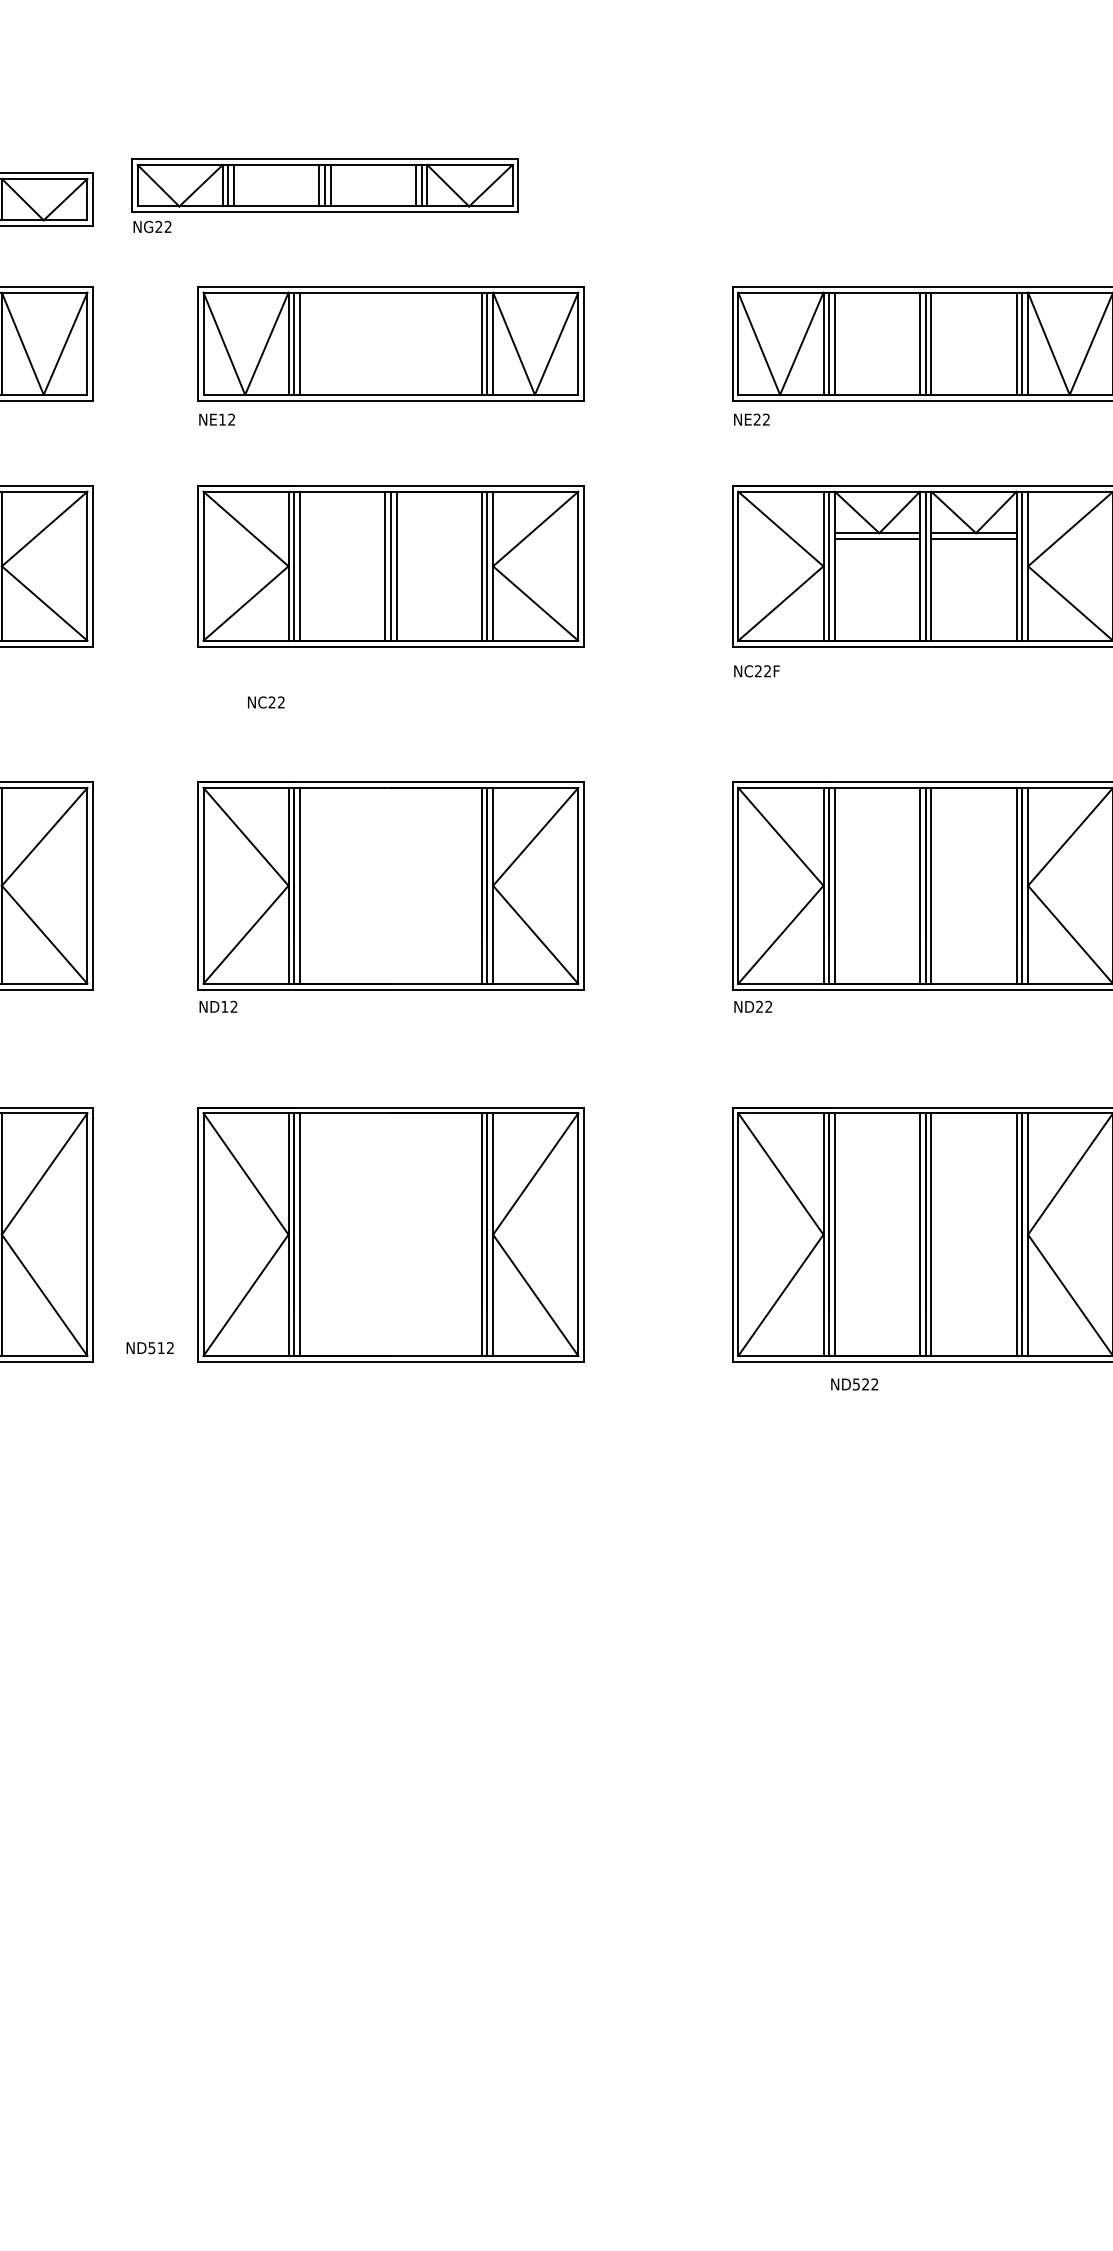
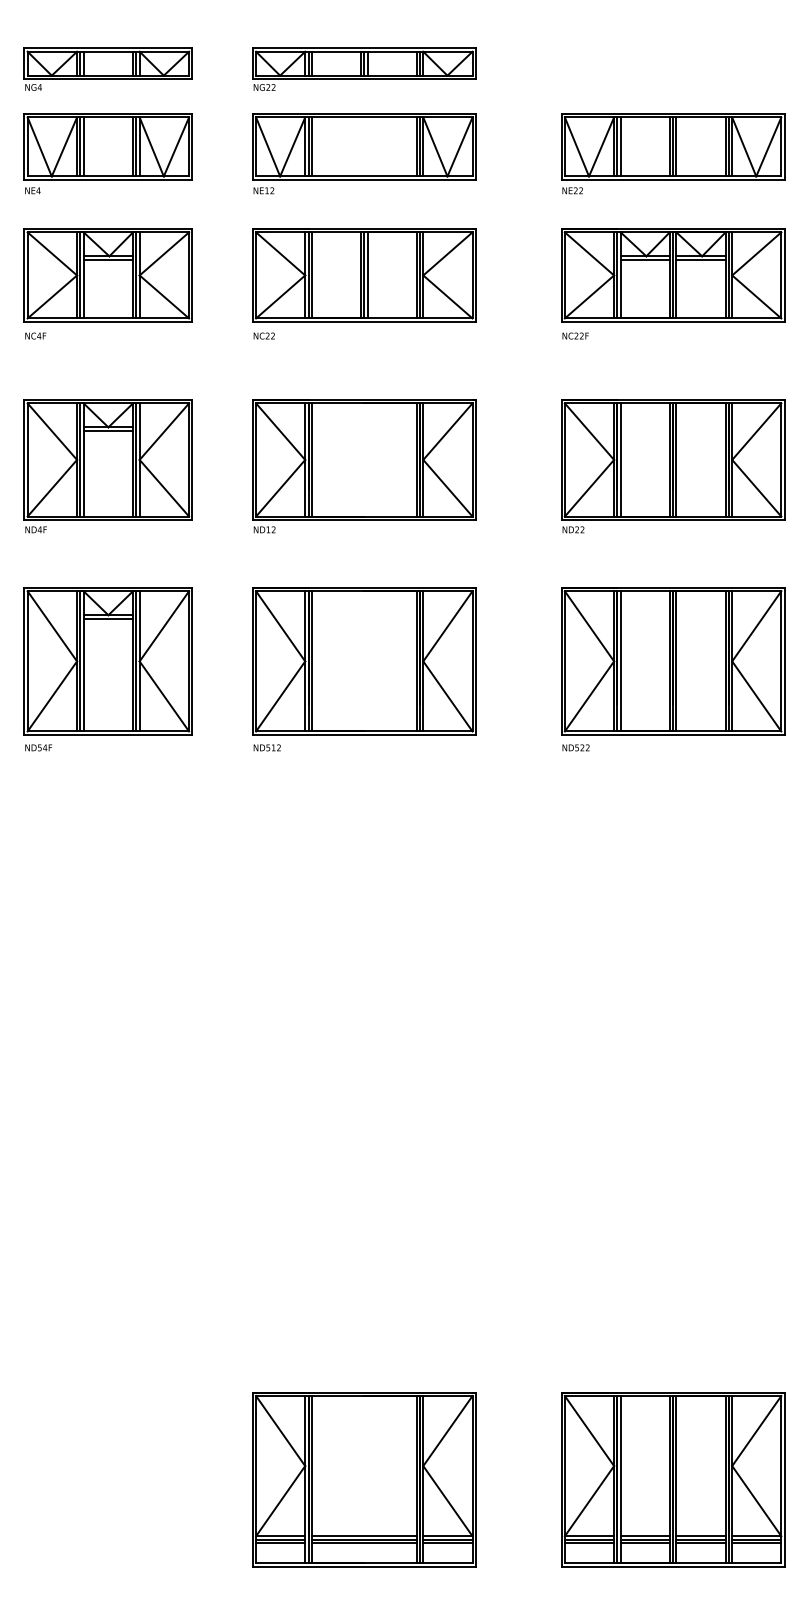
part: (325, 194) -> (364, 68), moved
text: (264, 701) -> (263, 335), moved
text: (148, 1347) -> (266, 747), moved
text: (853, 1383) -> (575, 747), moved

